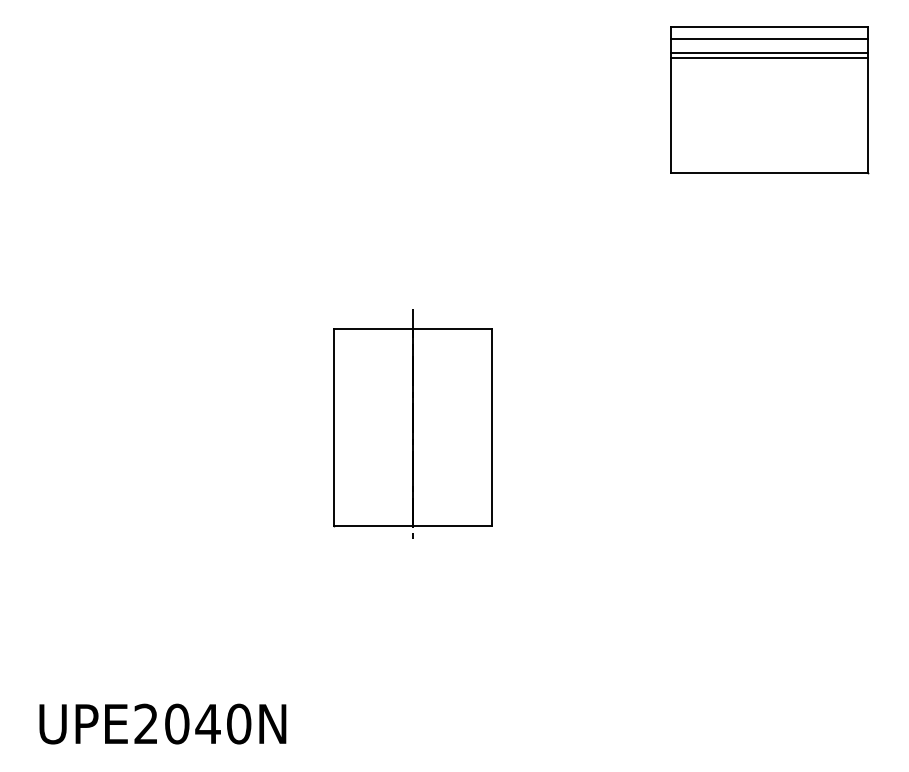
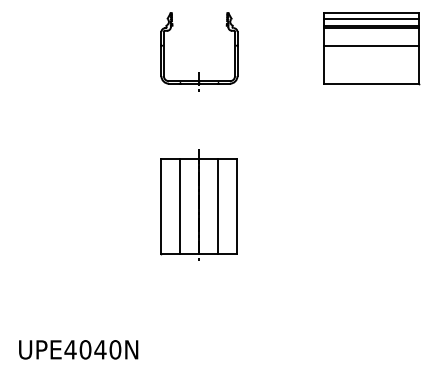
line: (769, 94) -> (371, 45), added
part: (413, 150) -> (199, 72), added
line: (373, 425) -> (180, 205), added
line: (452, 425) -> (218, 205), added
text: (146, 723) -> (70, 349), UPE2040N -> UPE4040N

